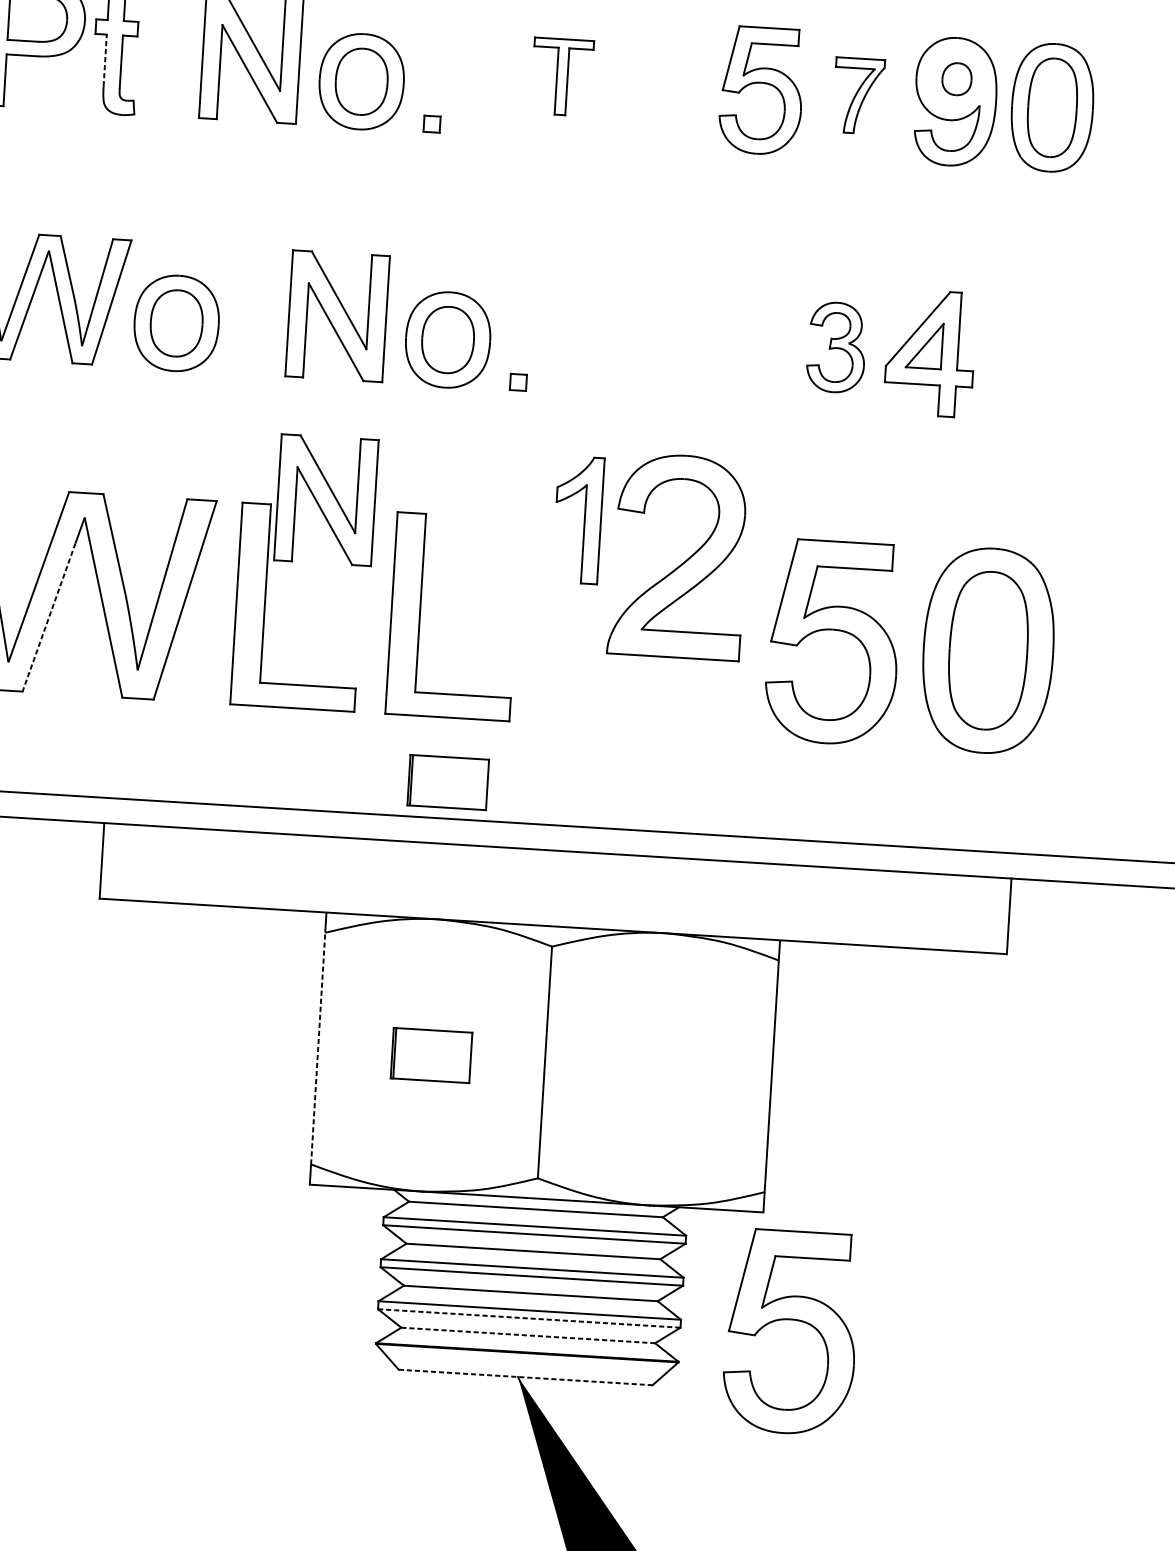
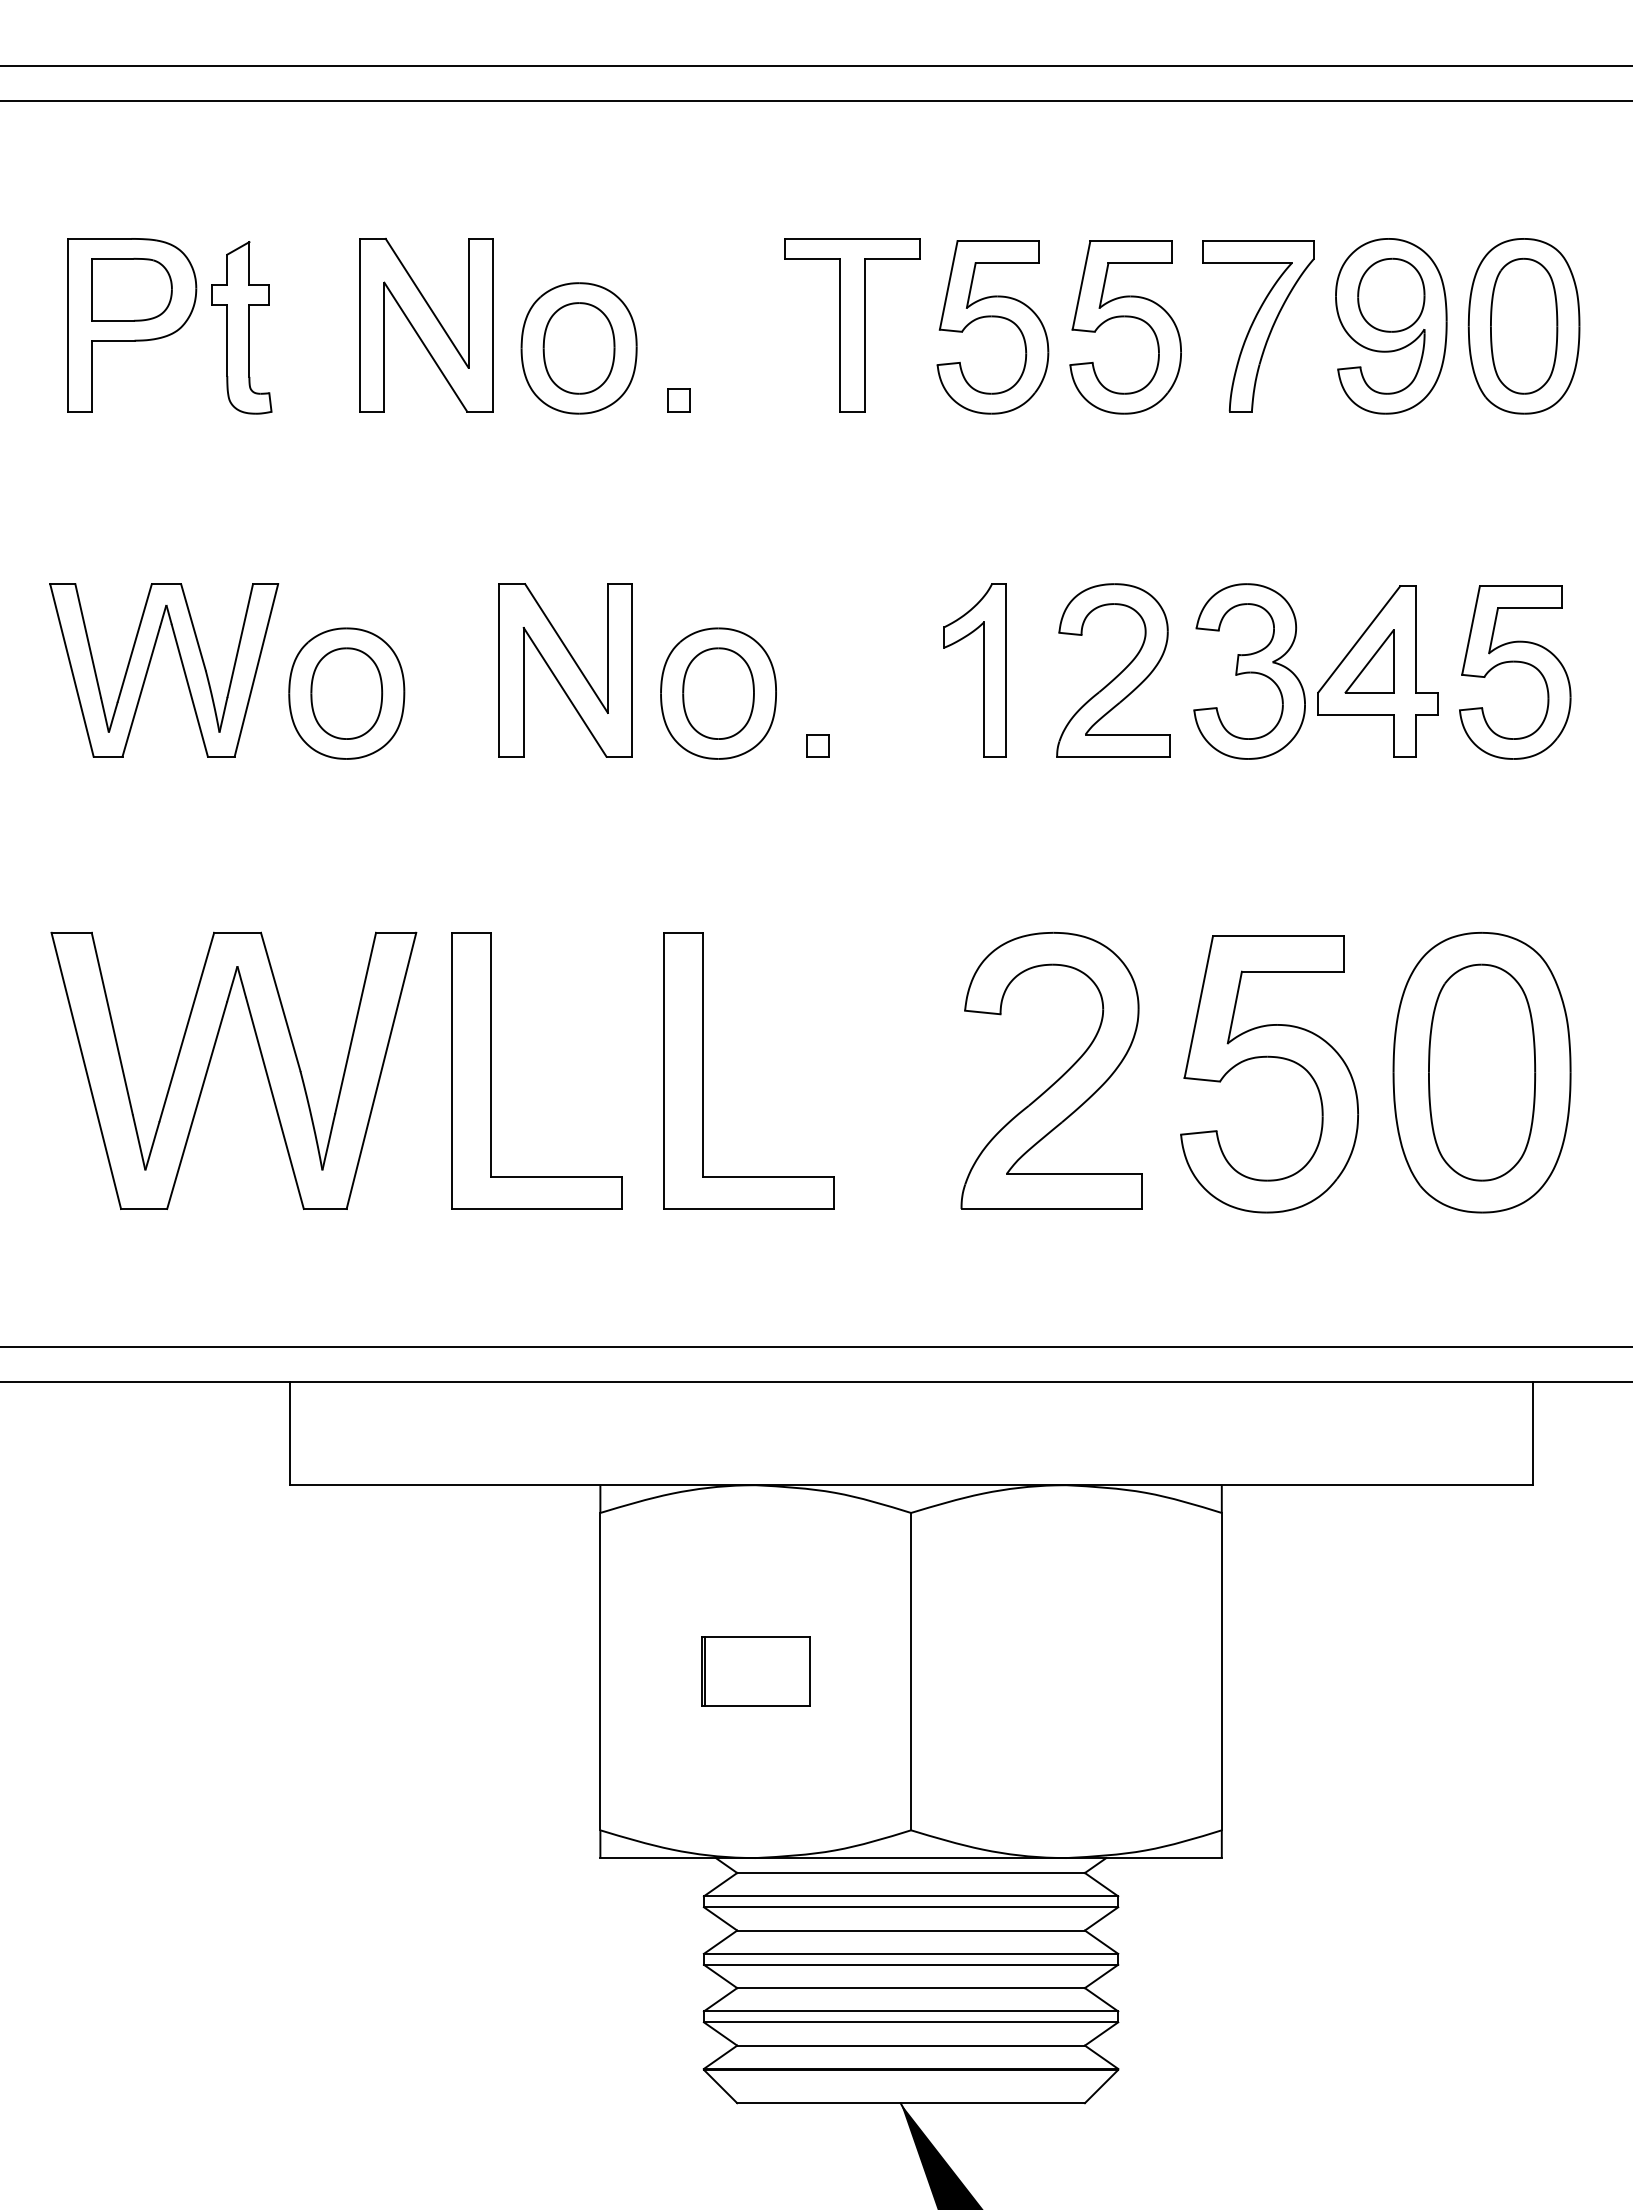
line: (105, 60) -> (227, 340), dashed -> solid
part: (562, 77) -> (852, 325), size x1.67
part: (664, 77) -> (992, 317), added
part: (957, 78) -> (1391, 294), size x1.67
part: (858, 96) -> (1258, 326), size x1.67
part: (737, 340) -> (1113, 670), added
part: (836, 347) -> (1249, 671), size x1.43
part: (1031, 352) -> (1515, 662), added
part: (326, 500) -> (565, 922), removed
part: (584, 520) -> (983, 670), moved
part: (684, 561) -> (1059, 1077), moved
line: (49, 617) -> (197, 1105), dashed -> solid
part: (448, 782) -> (755, 1297), removed
line: (318, 1048) -> (600, 1671), dashed -> solid
line: (529, 1318) -> (911, 2022), dashed -> solid
part: (791, 1319) -> (1269, 2002), removed
line: (528, 1335) -> (911, 2045), dashed -> solid
line: (525, 1377) -> (911, 2103), dashed -> solid

